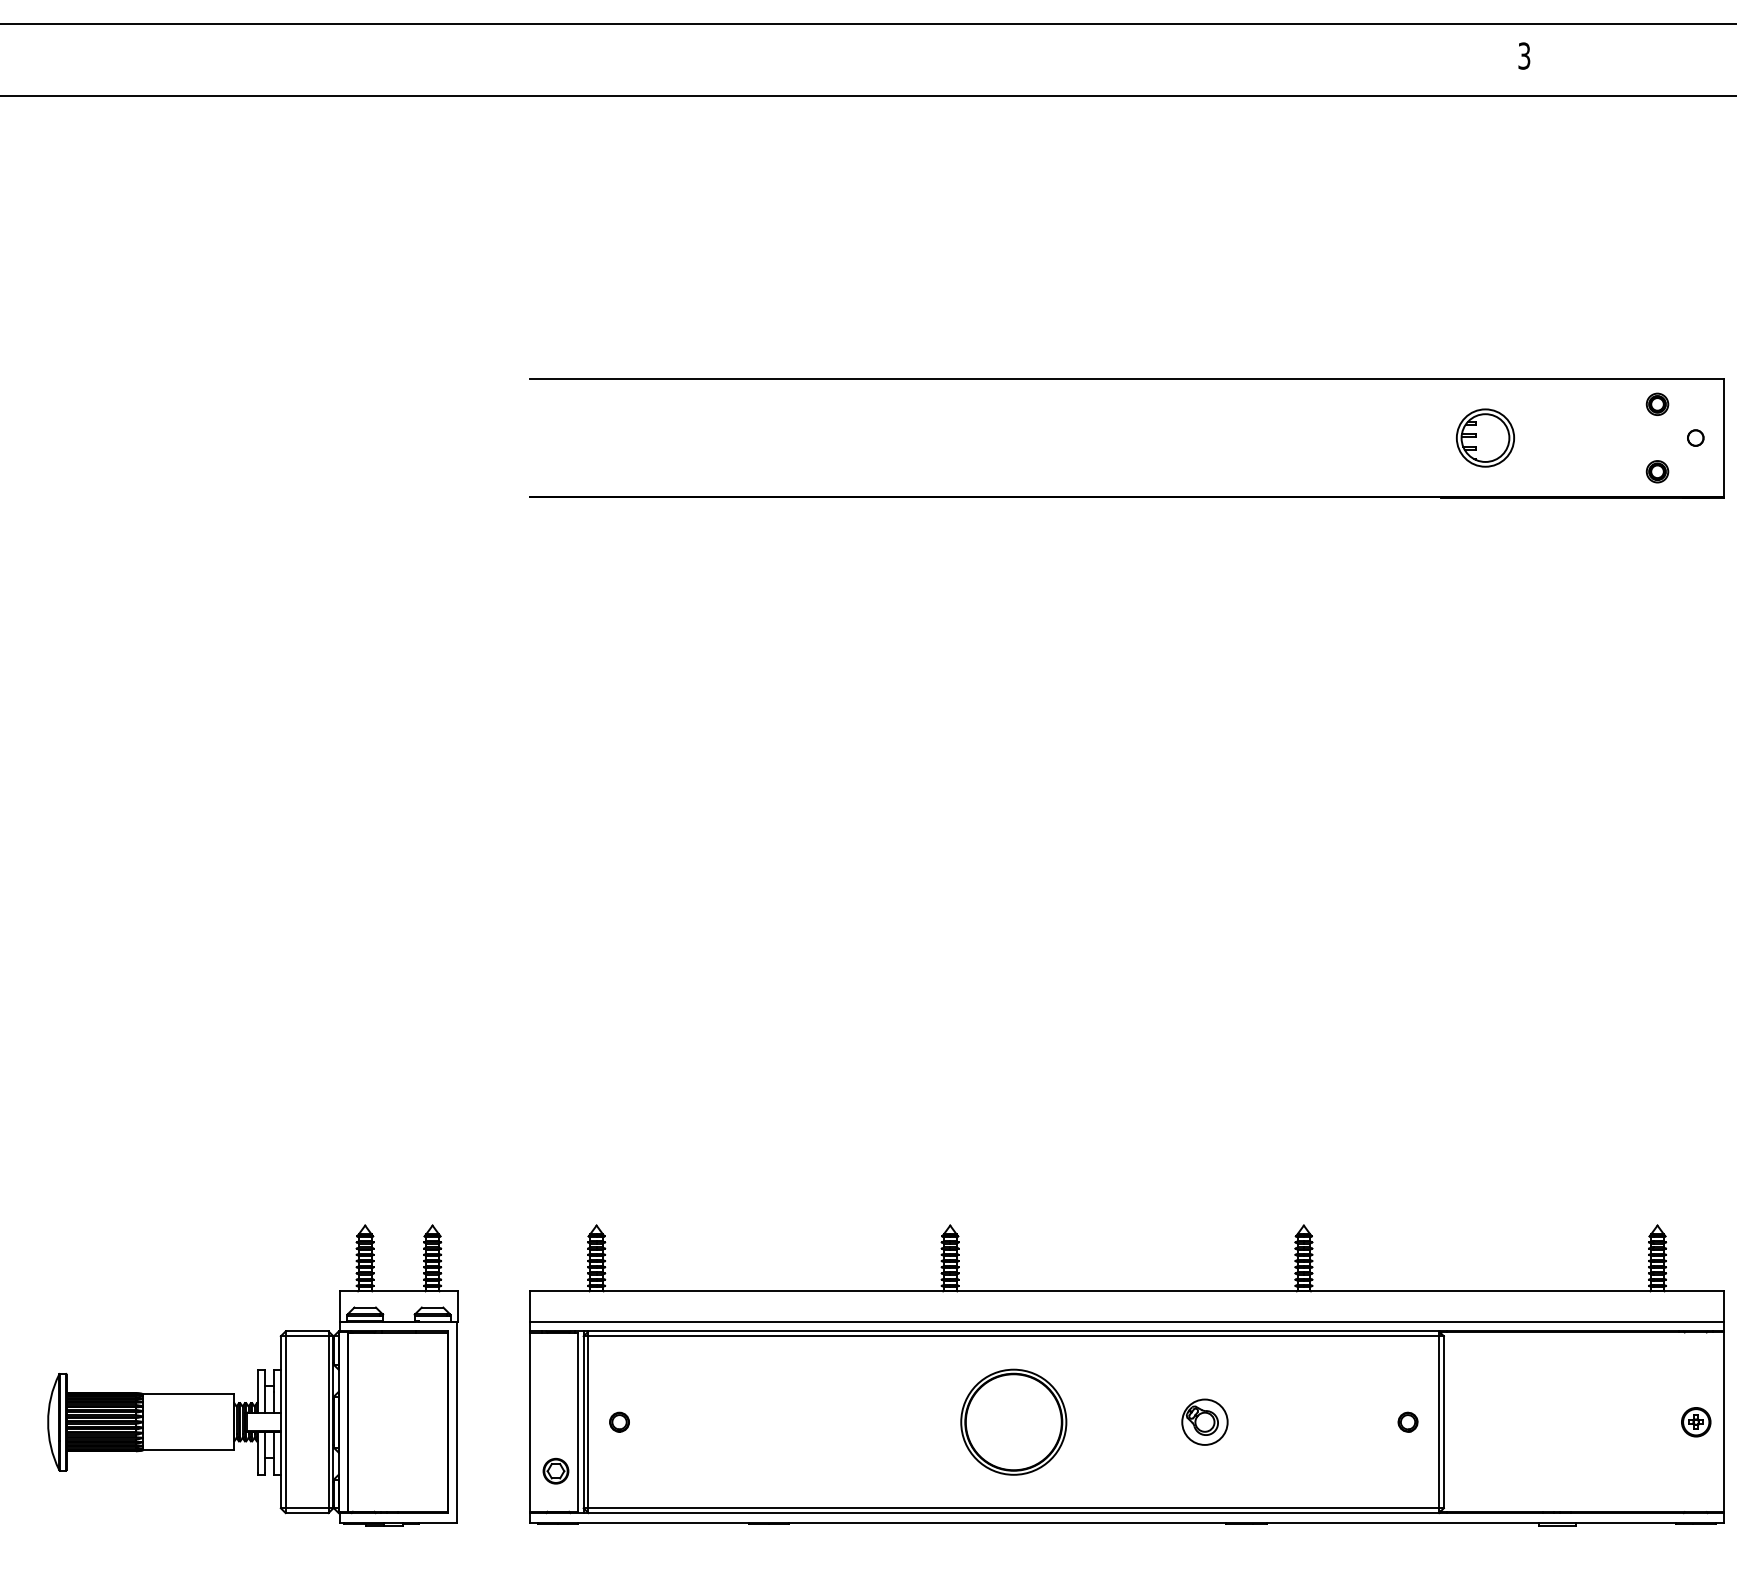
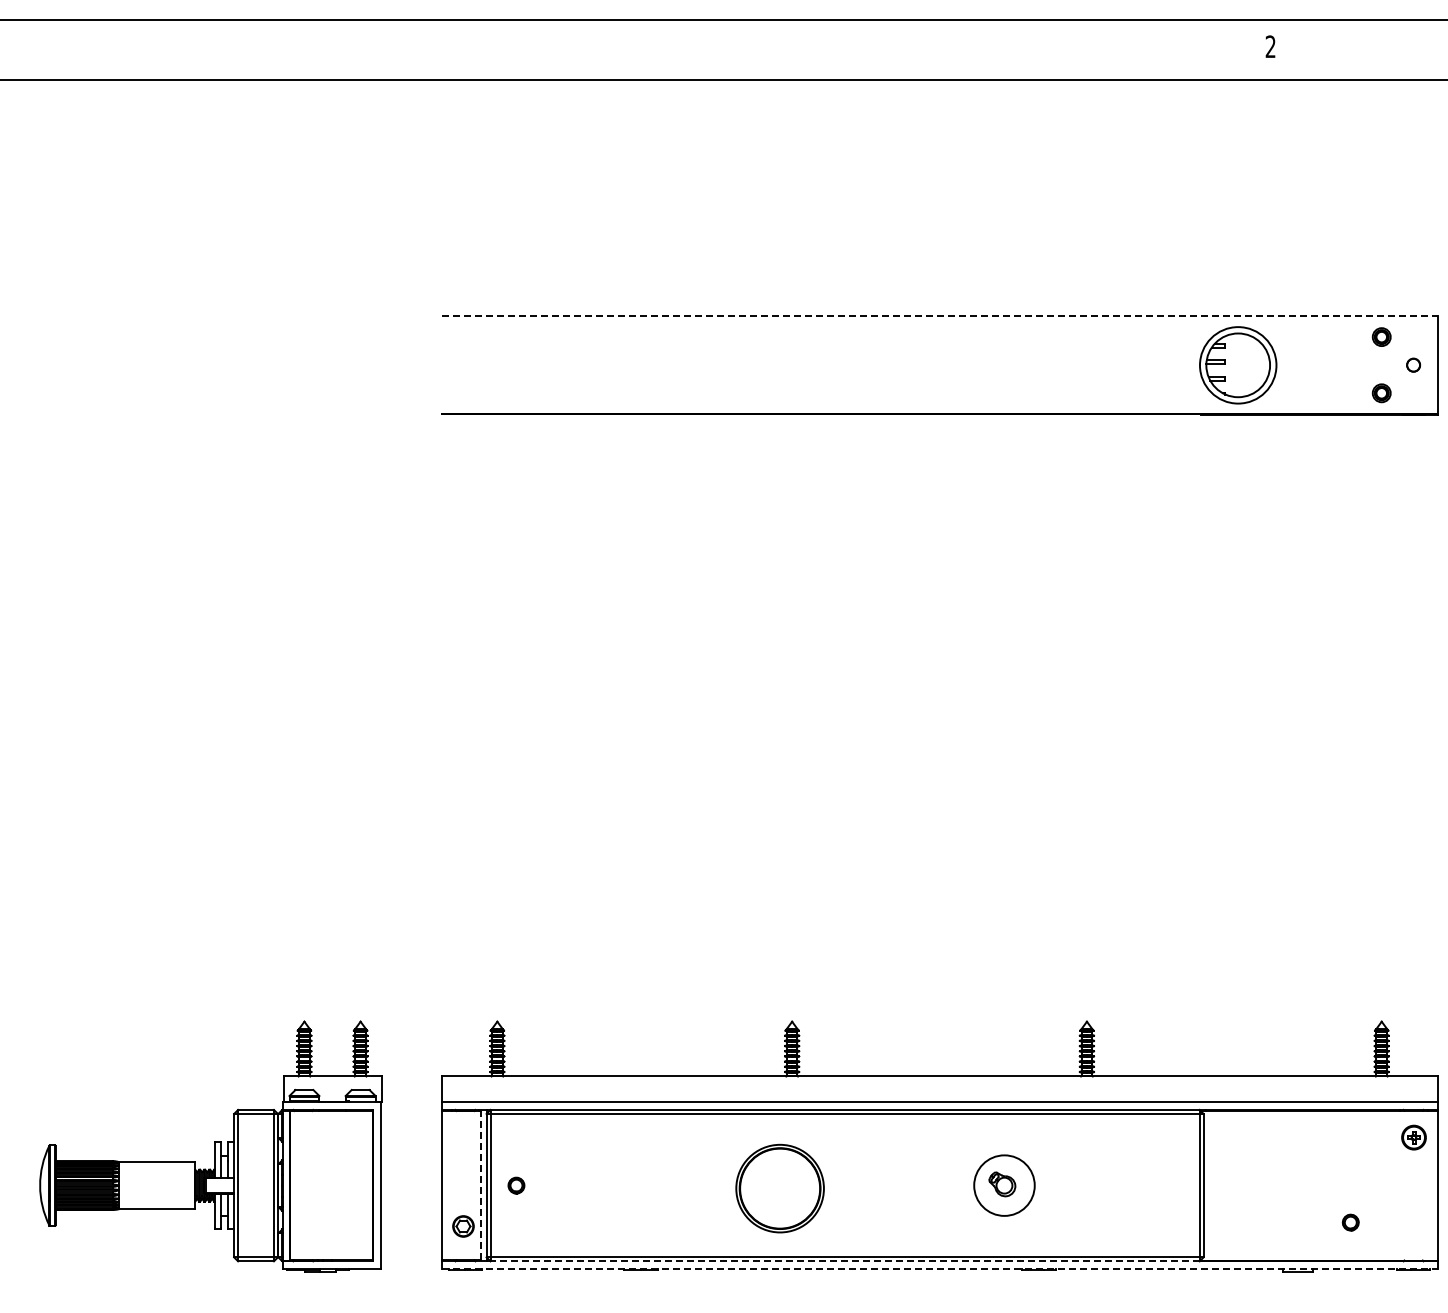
text: (1524, 55) -> (1270, 46), 3 -> 2
line: (1127, 379) -> (939, 316), solid -> dashed
part: (1485, 437) -> (1238, 364), size x1.6
line: (577, 1422) -> (481, 1185), solid -> dashed
part: (1013, 1422) -> (779, 1188), moved
circle: (1204, 1422) -> (1004, 1185), size x1.6
part: (1407, 1422) -> (1350, 1222), moved
part: (1695, 1422) -> (1413, 1137), moved
line: (1014, 1513) -> (845, 1261), solid -> dashed
line: (1127, 1522) -> (939, 1269), solid -> dashed

